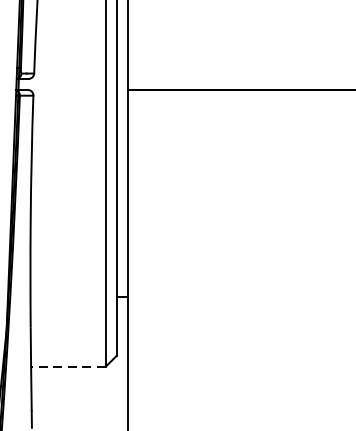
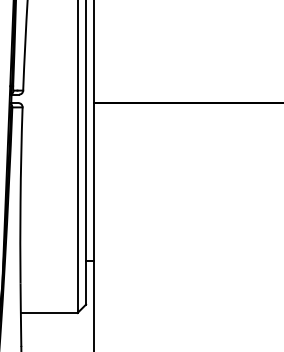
line: (67, 367) -> (48, 313), dashed -> solid

